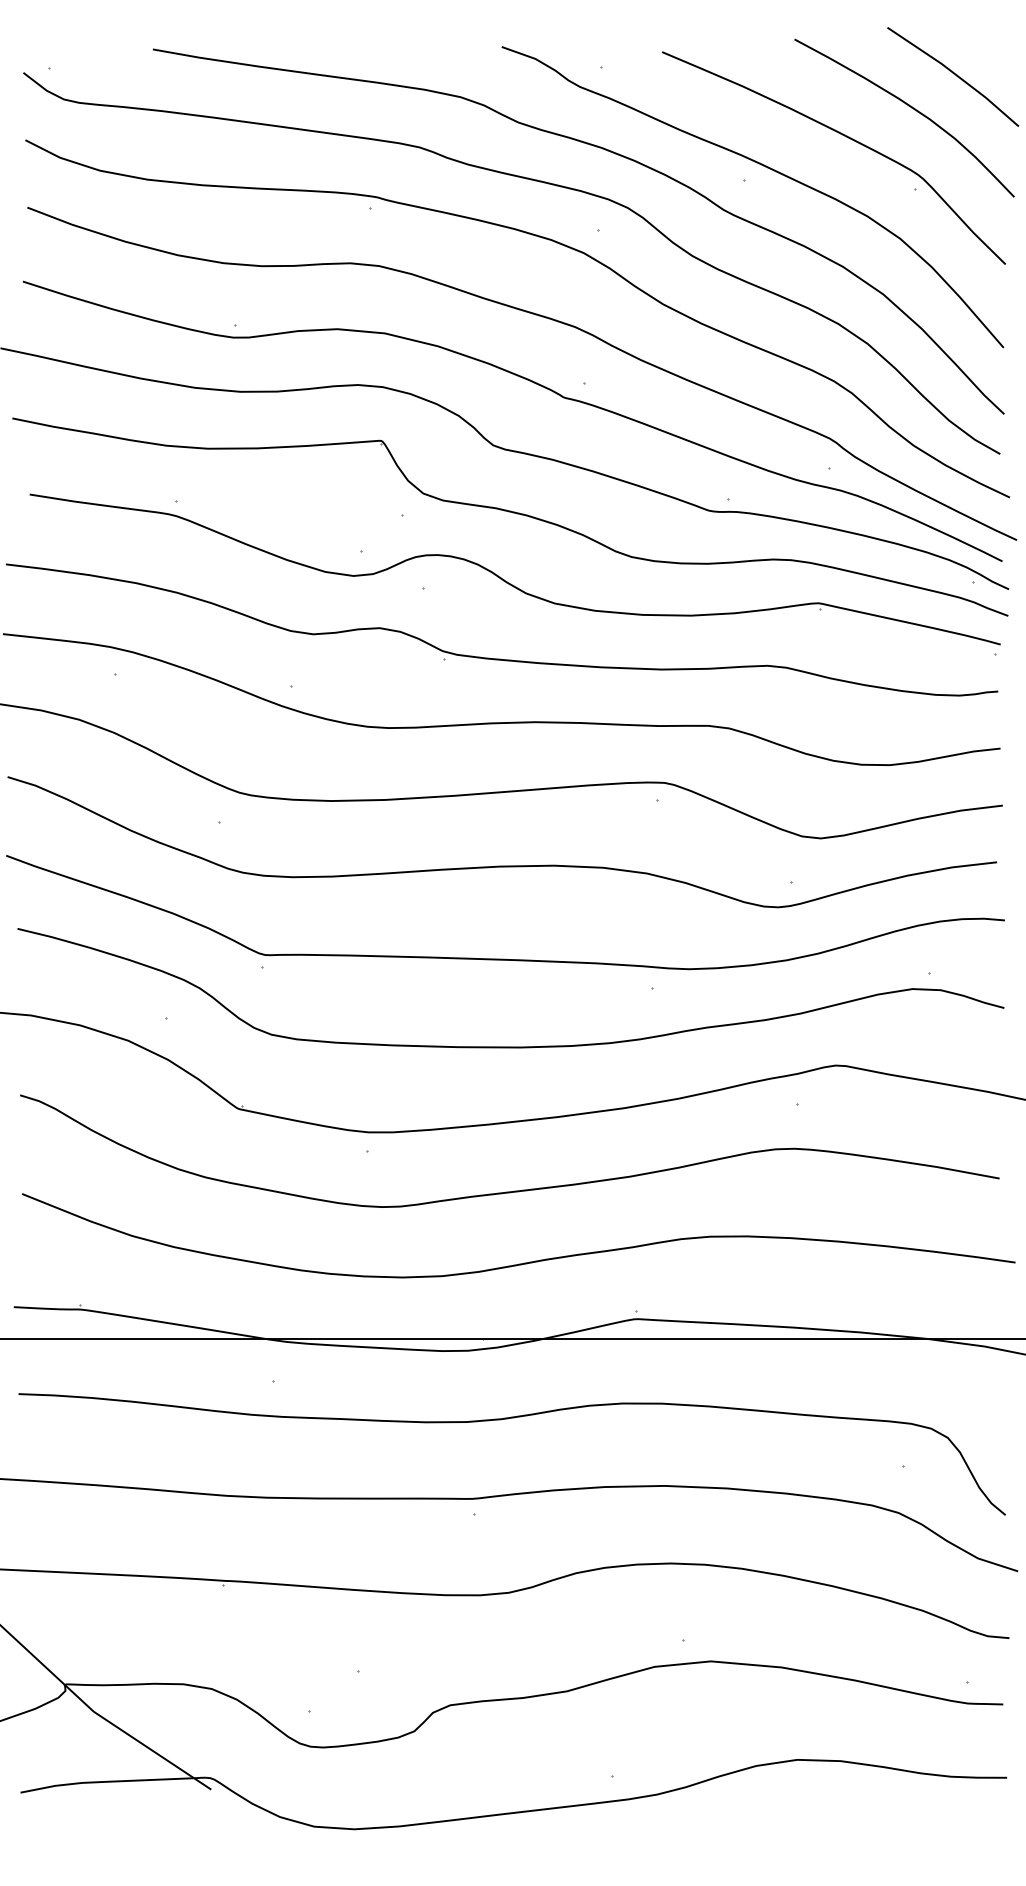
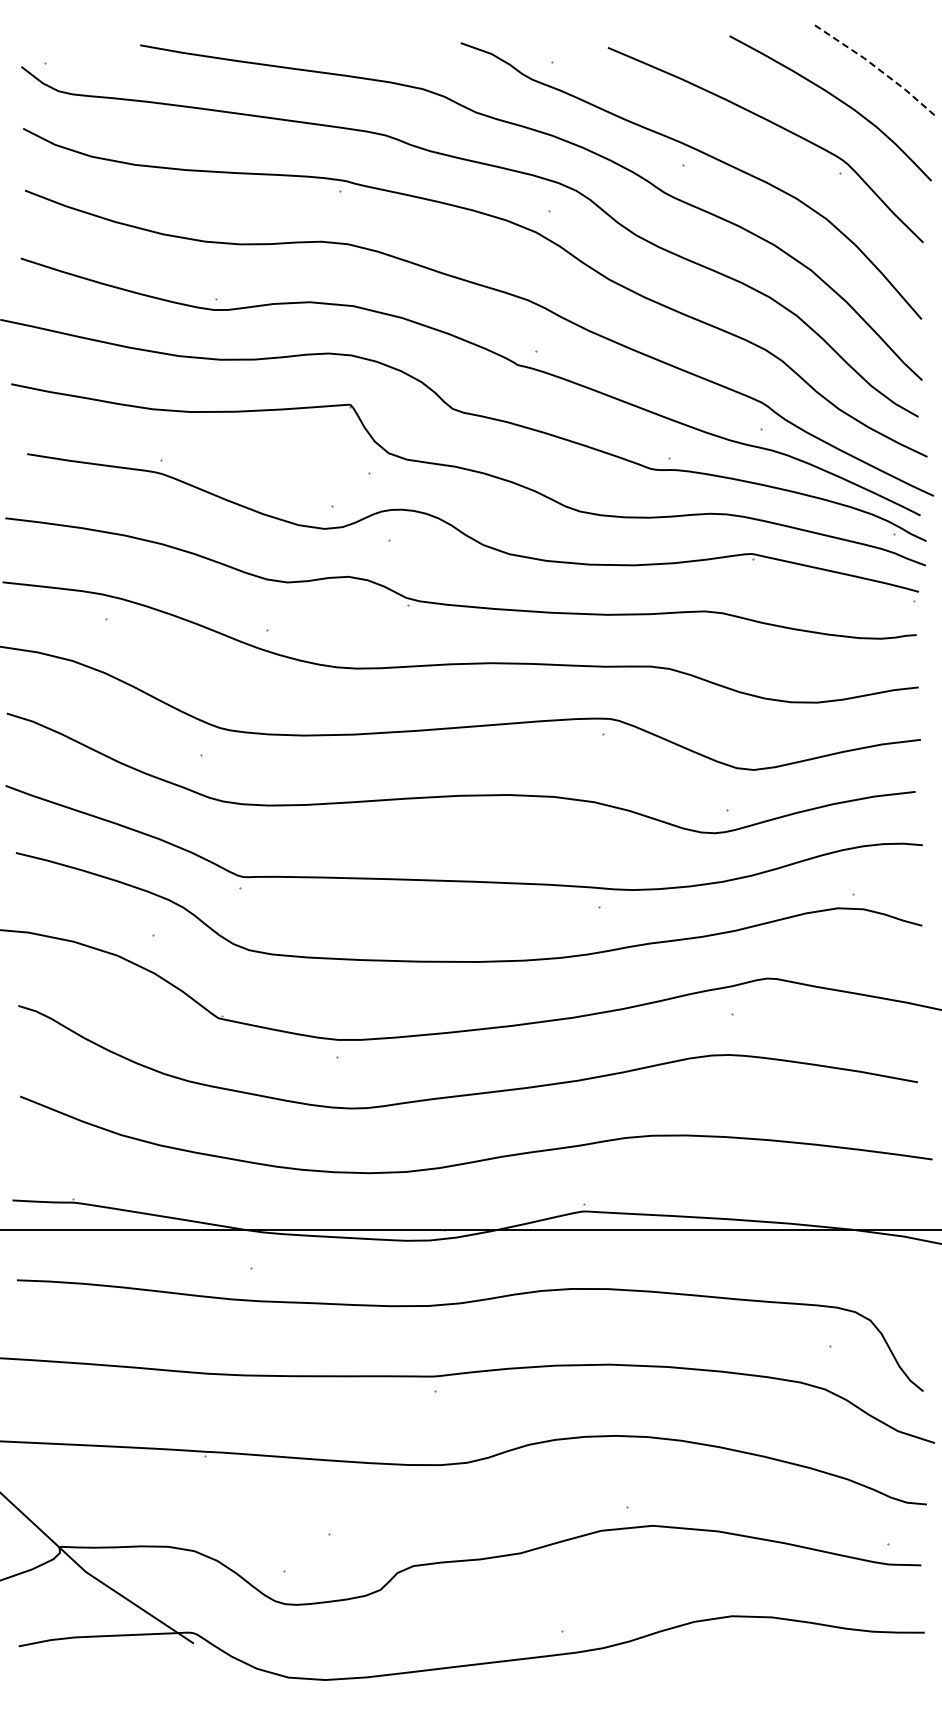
line: (956, 74) -> (878, 68), solid -> dashed

